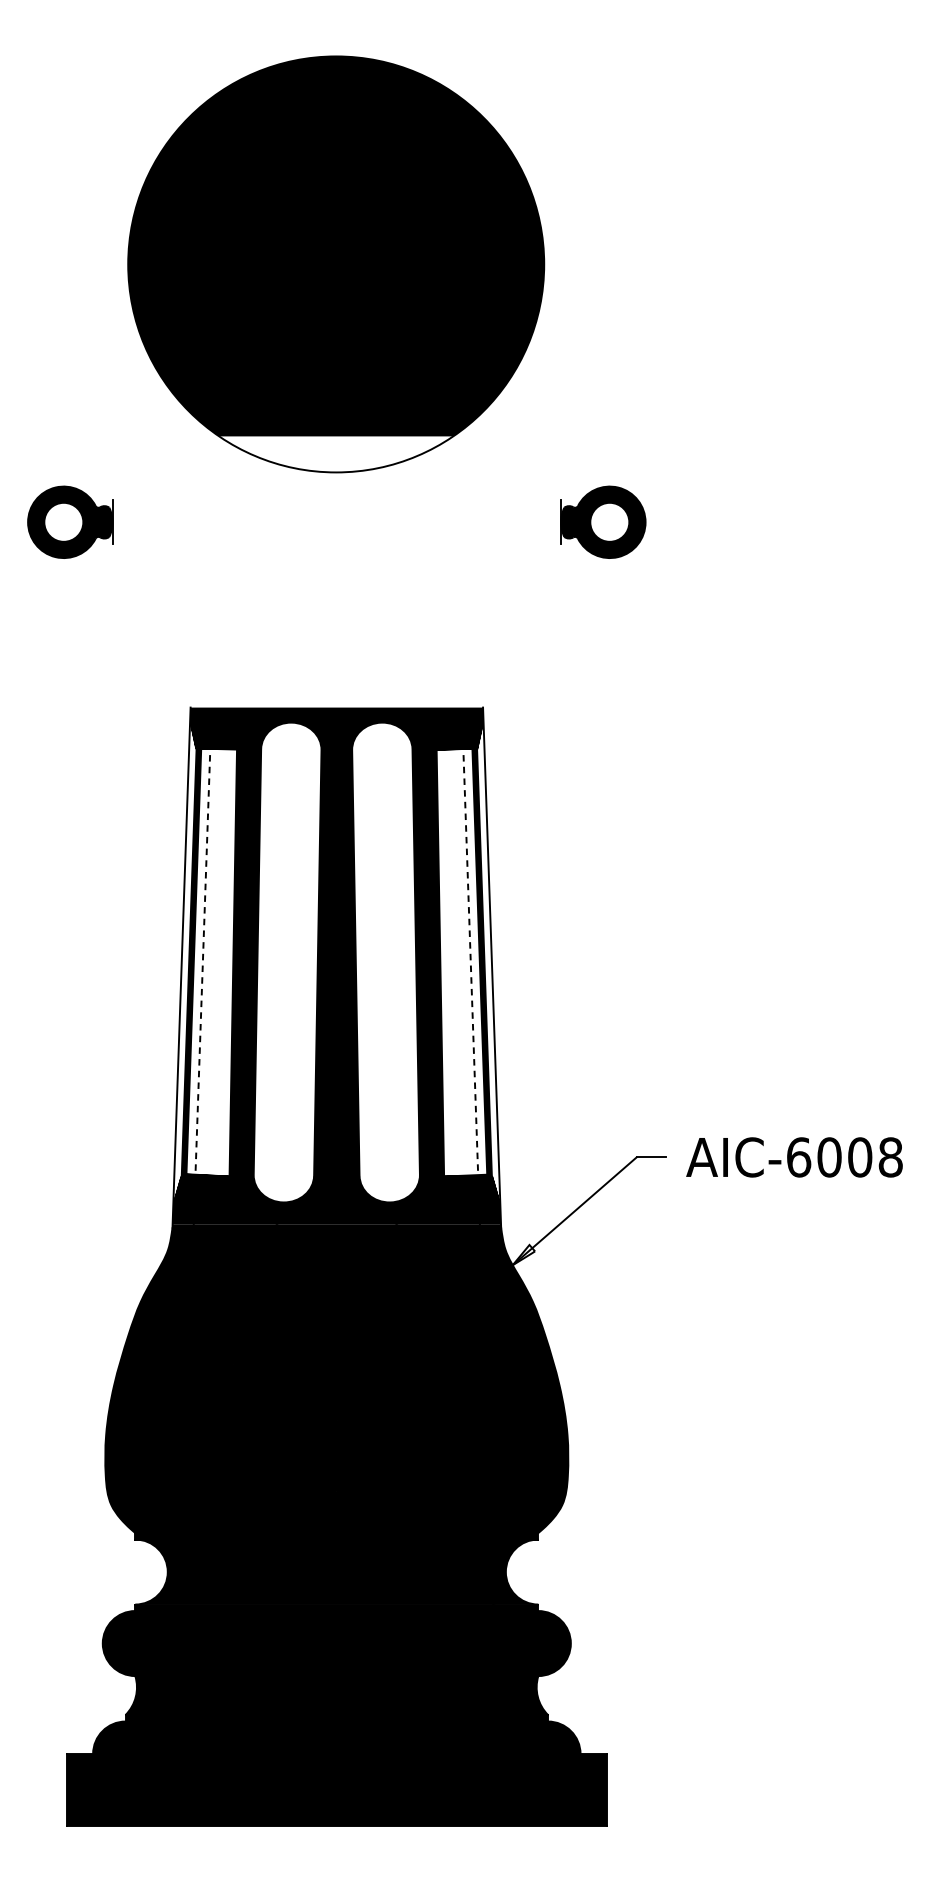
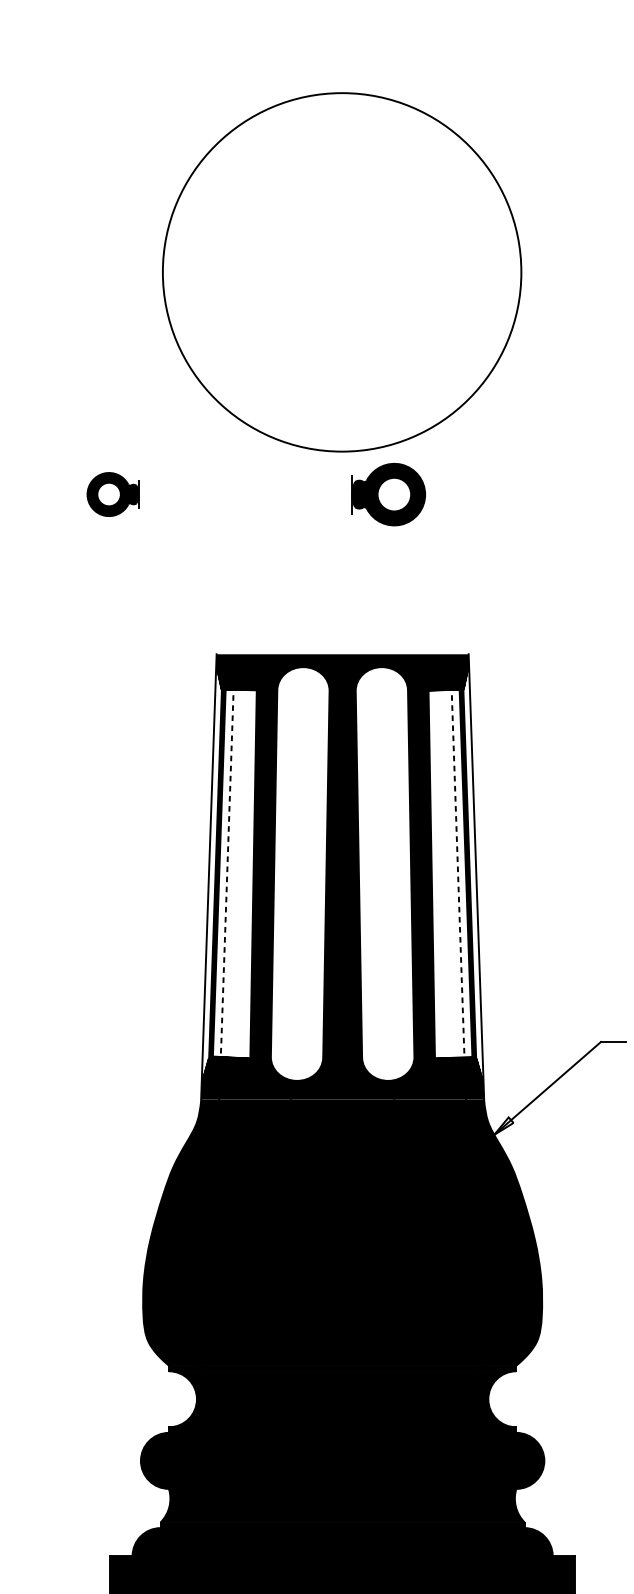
fill: (336, 246) -> (342, 256), removed
part: (70, 521) -> (113, 493), size x0.7
part: (603, 521) -> (388, 493), moved

